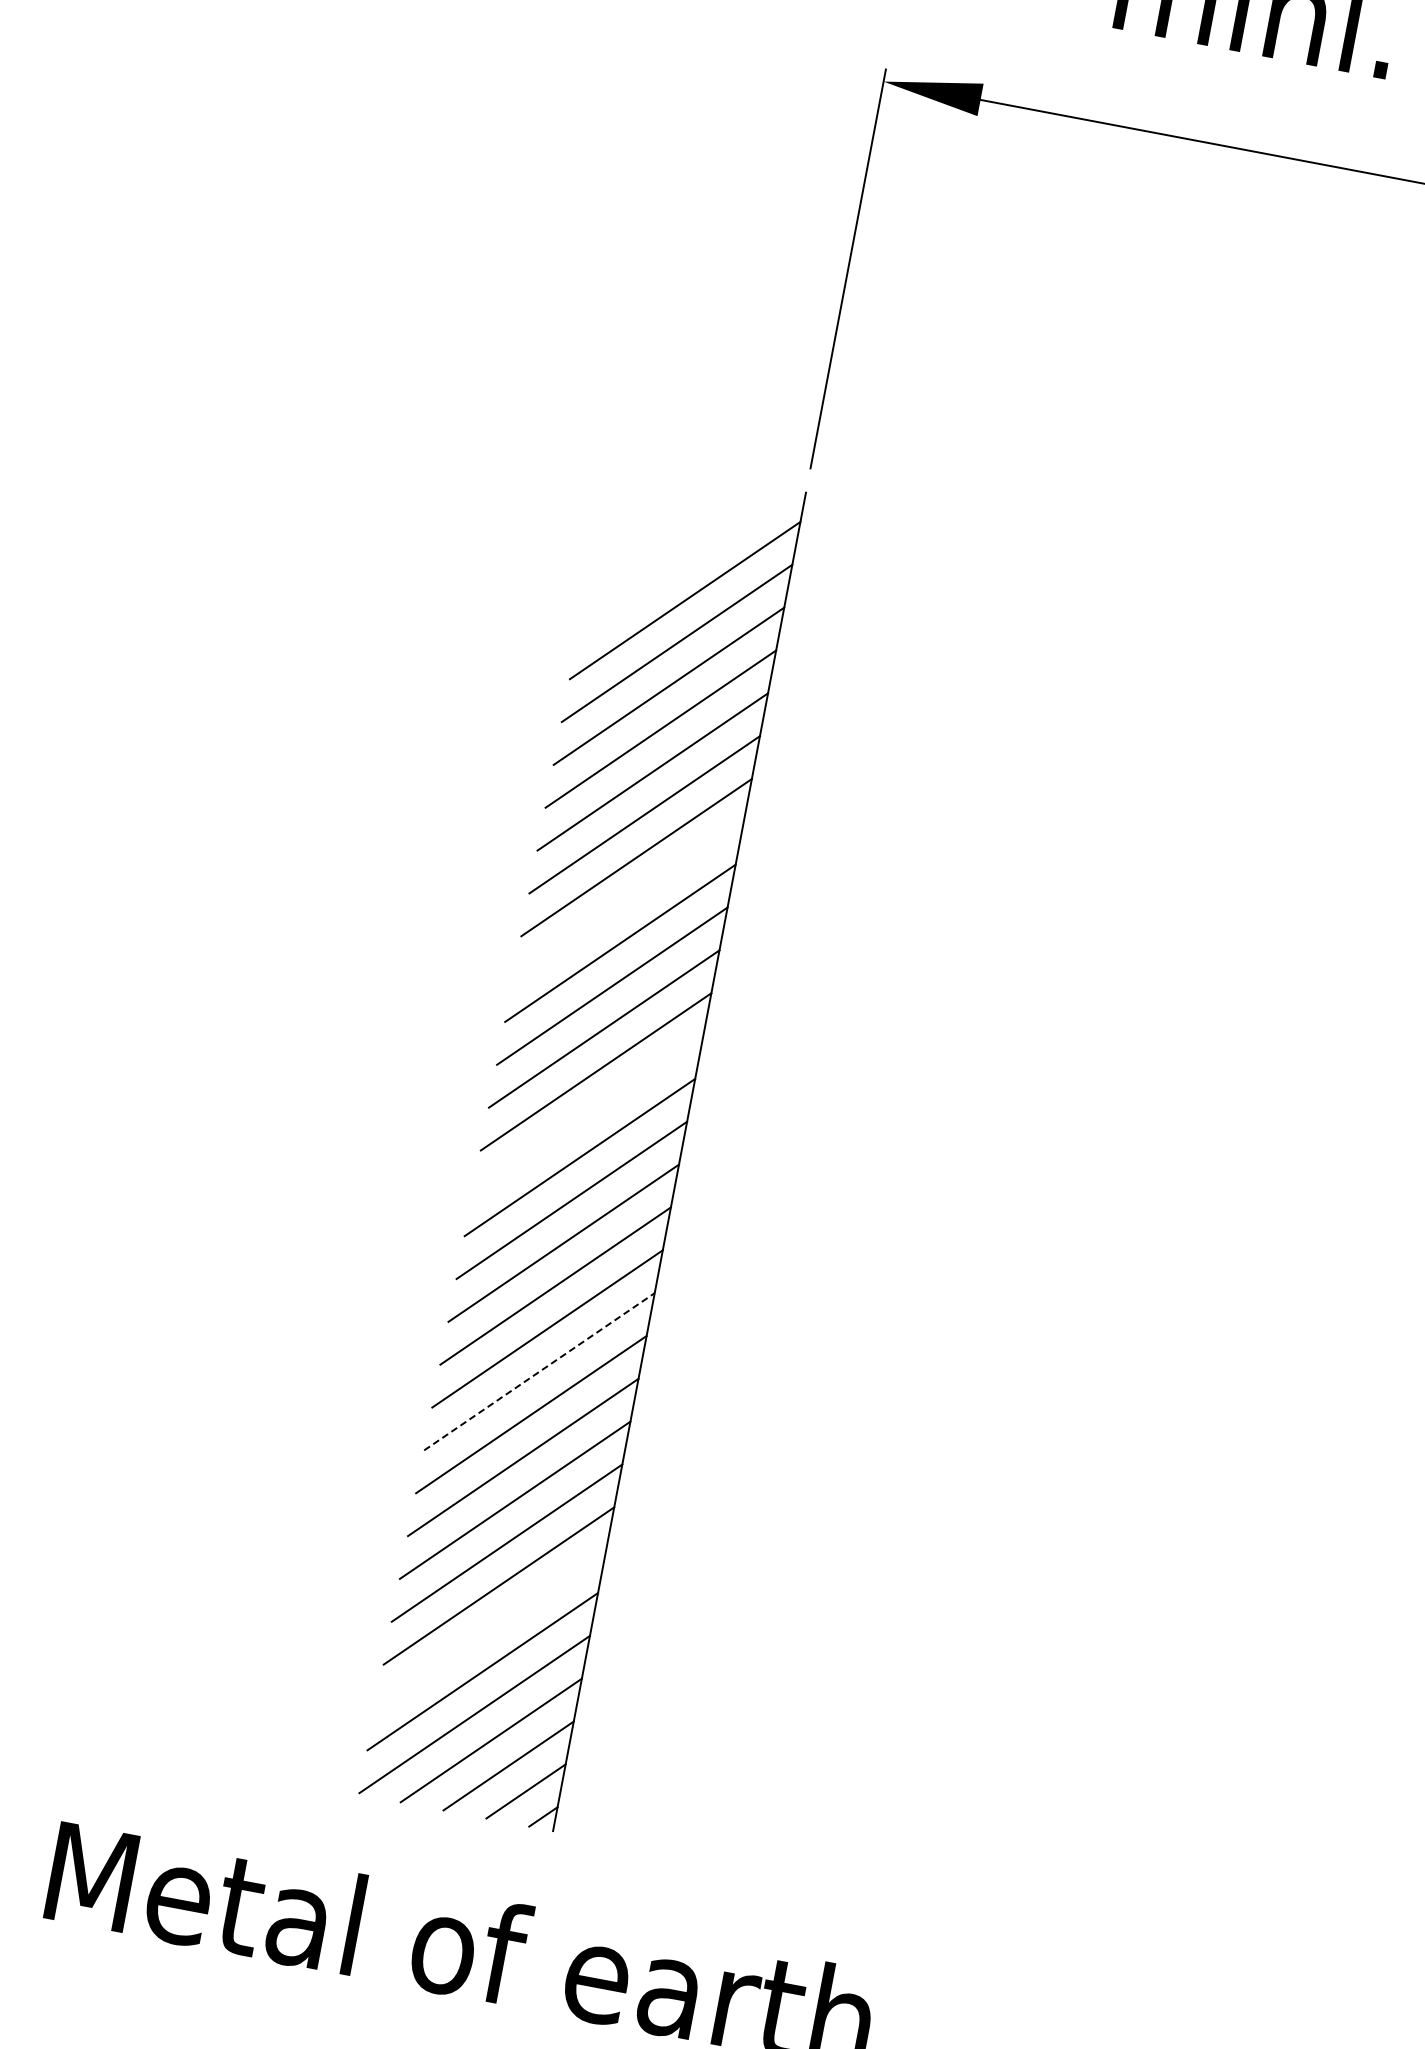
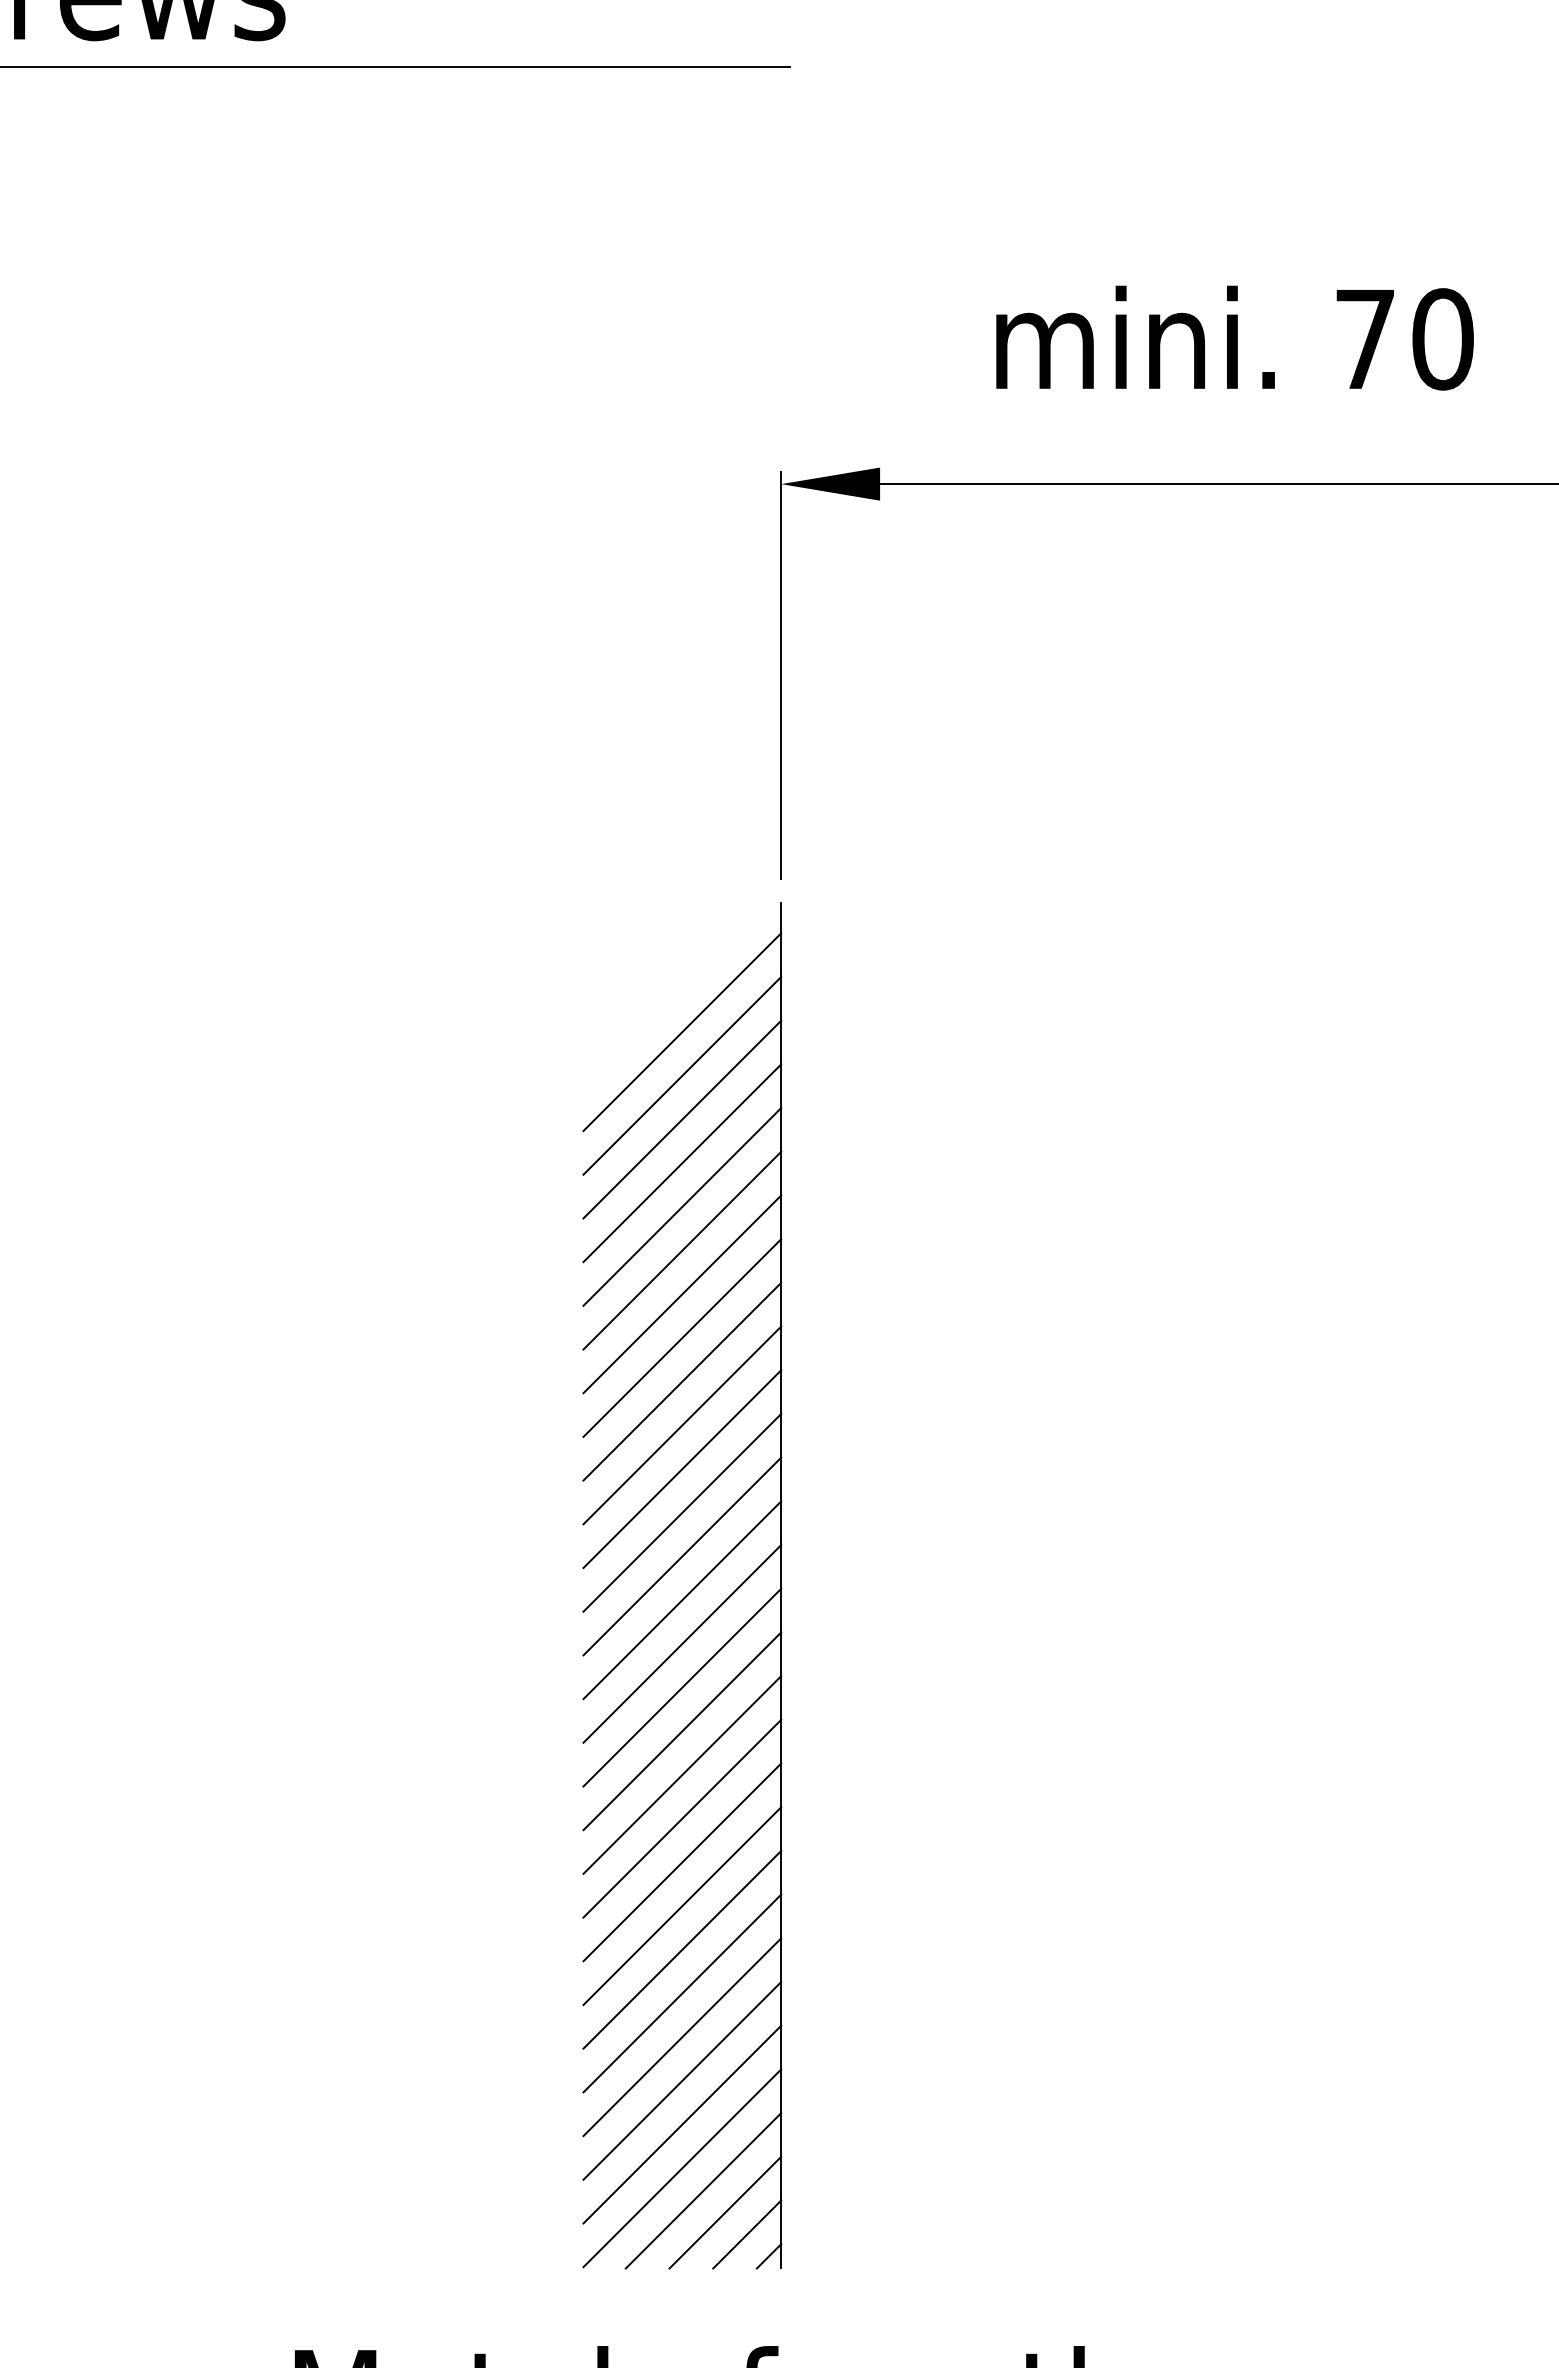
line: (628, 900) -> (682, 1337), added
line: (588, 1114) -> (682, 1556), added
line: (539, 1371) -> (682, 1818), dashed -> solid
line: (491, 1628) -> (682, 2080), added

